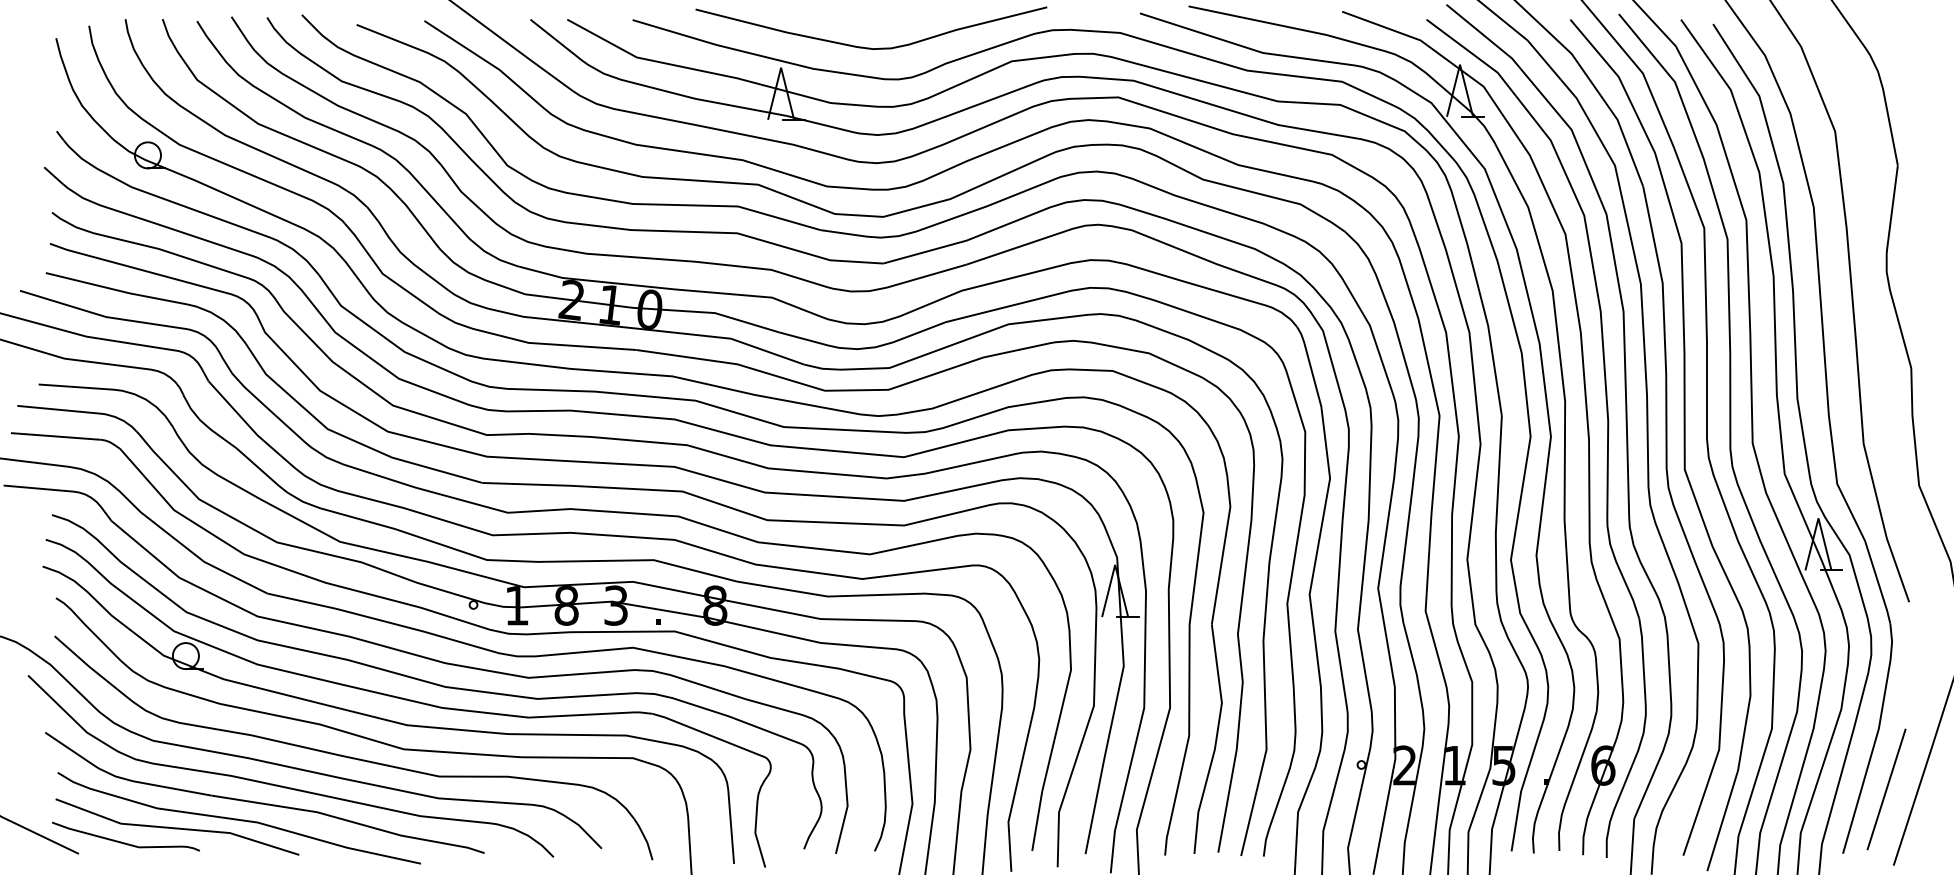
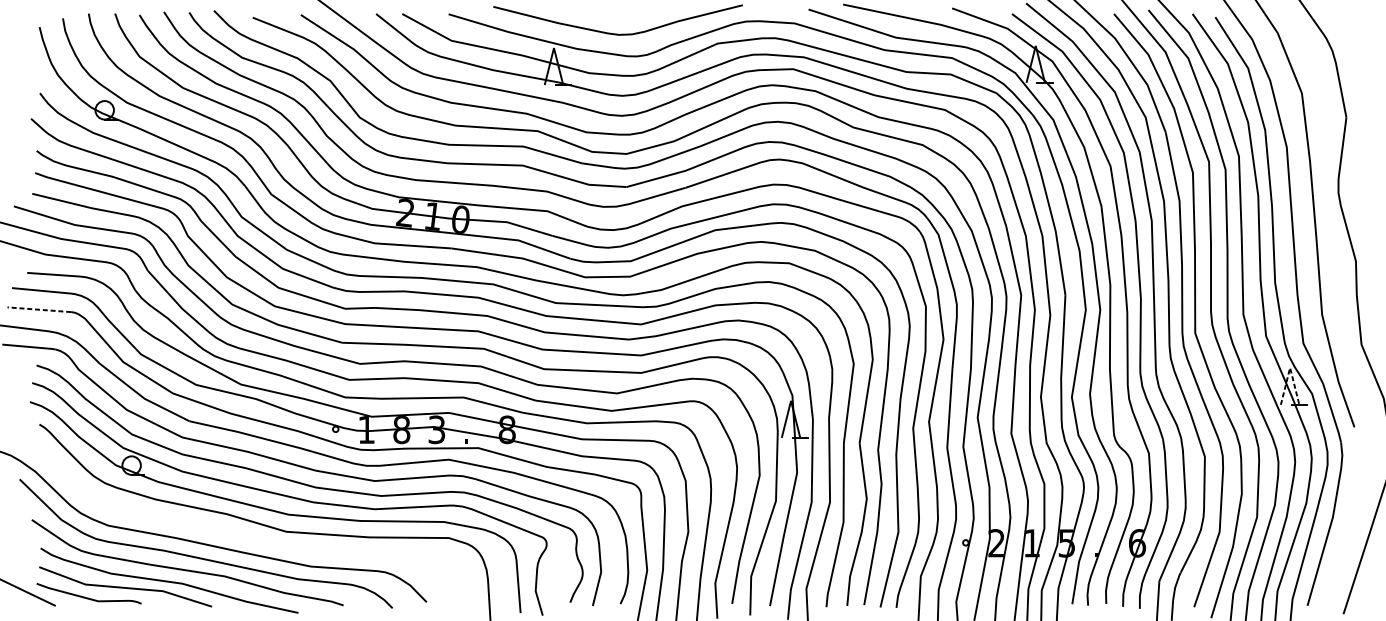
line: (55, 436) -> (39, 309), solid -> dashed
line: (1818, 518) -> (1290, 367), solid -> dashed
part: (350, 756) -> (248, 536), removed
line: (1886, 789) -> (1338, 560), removed

